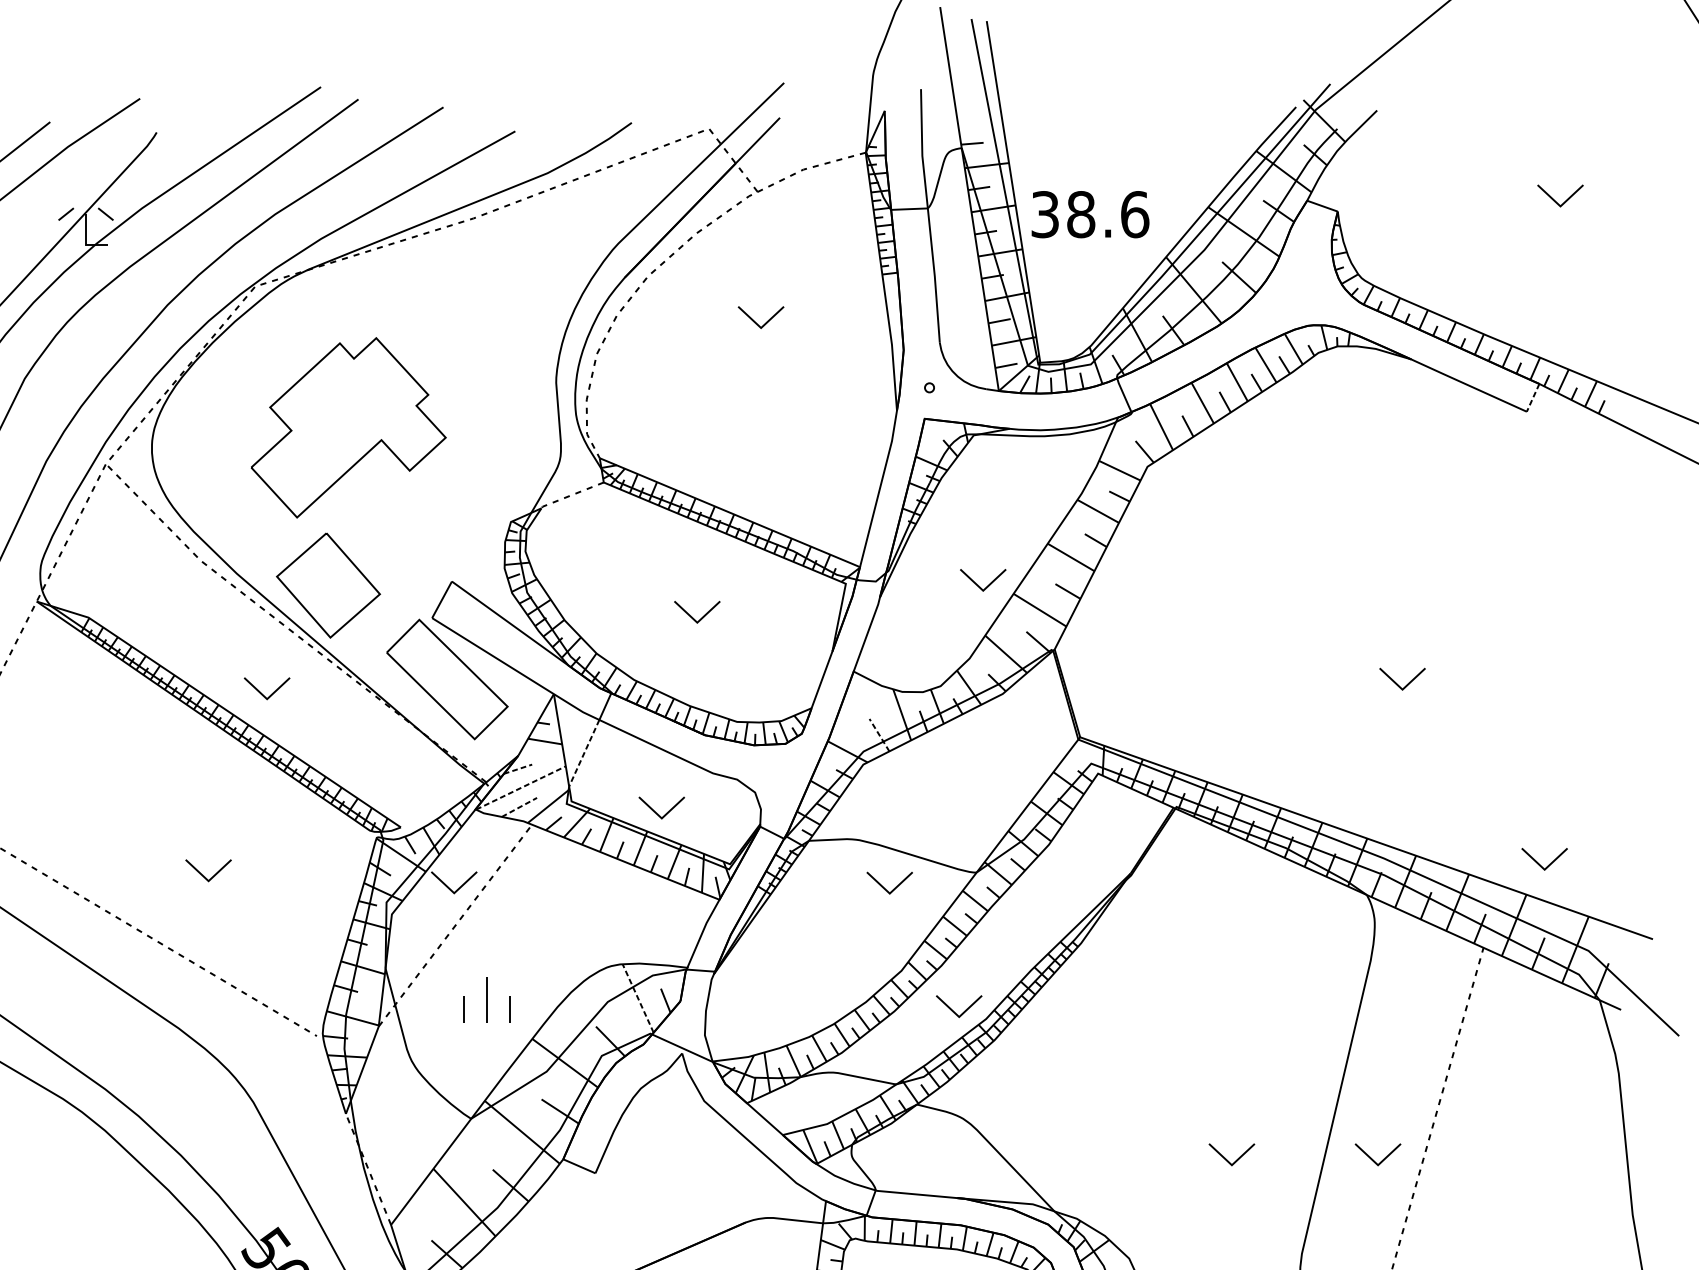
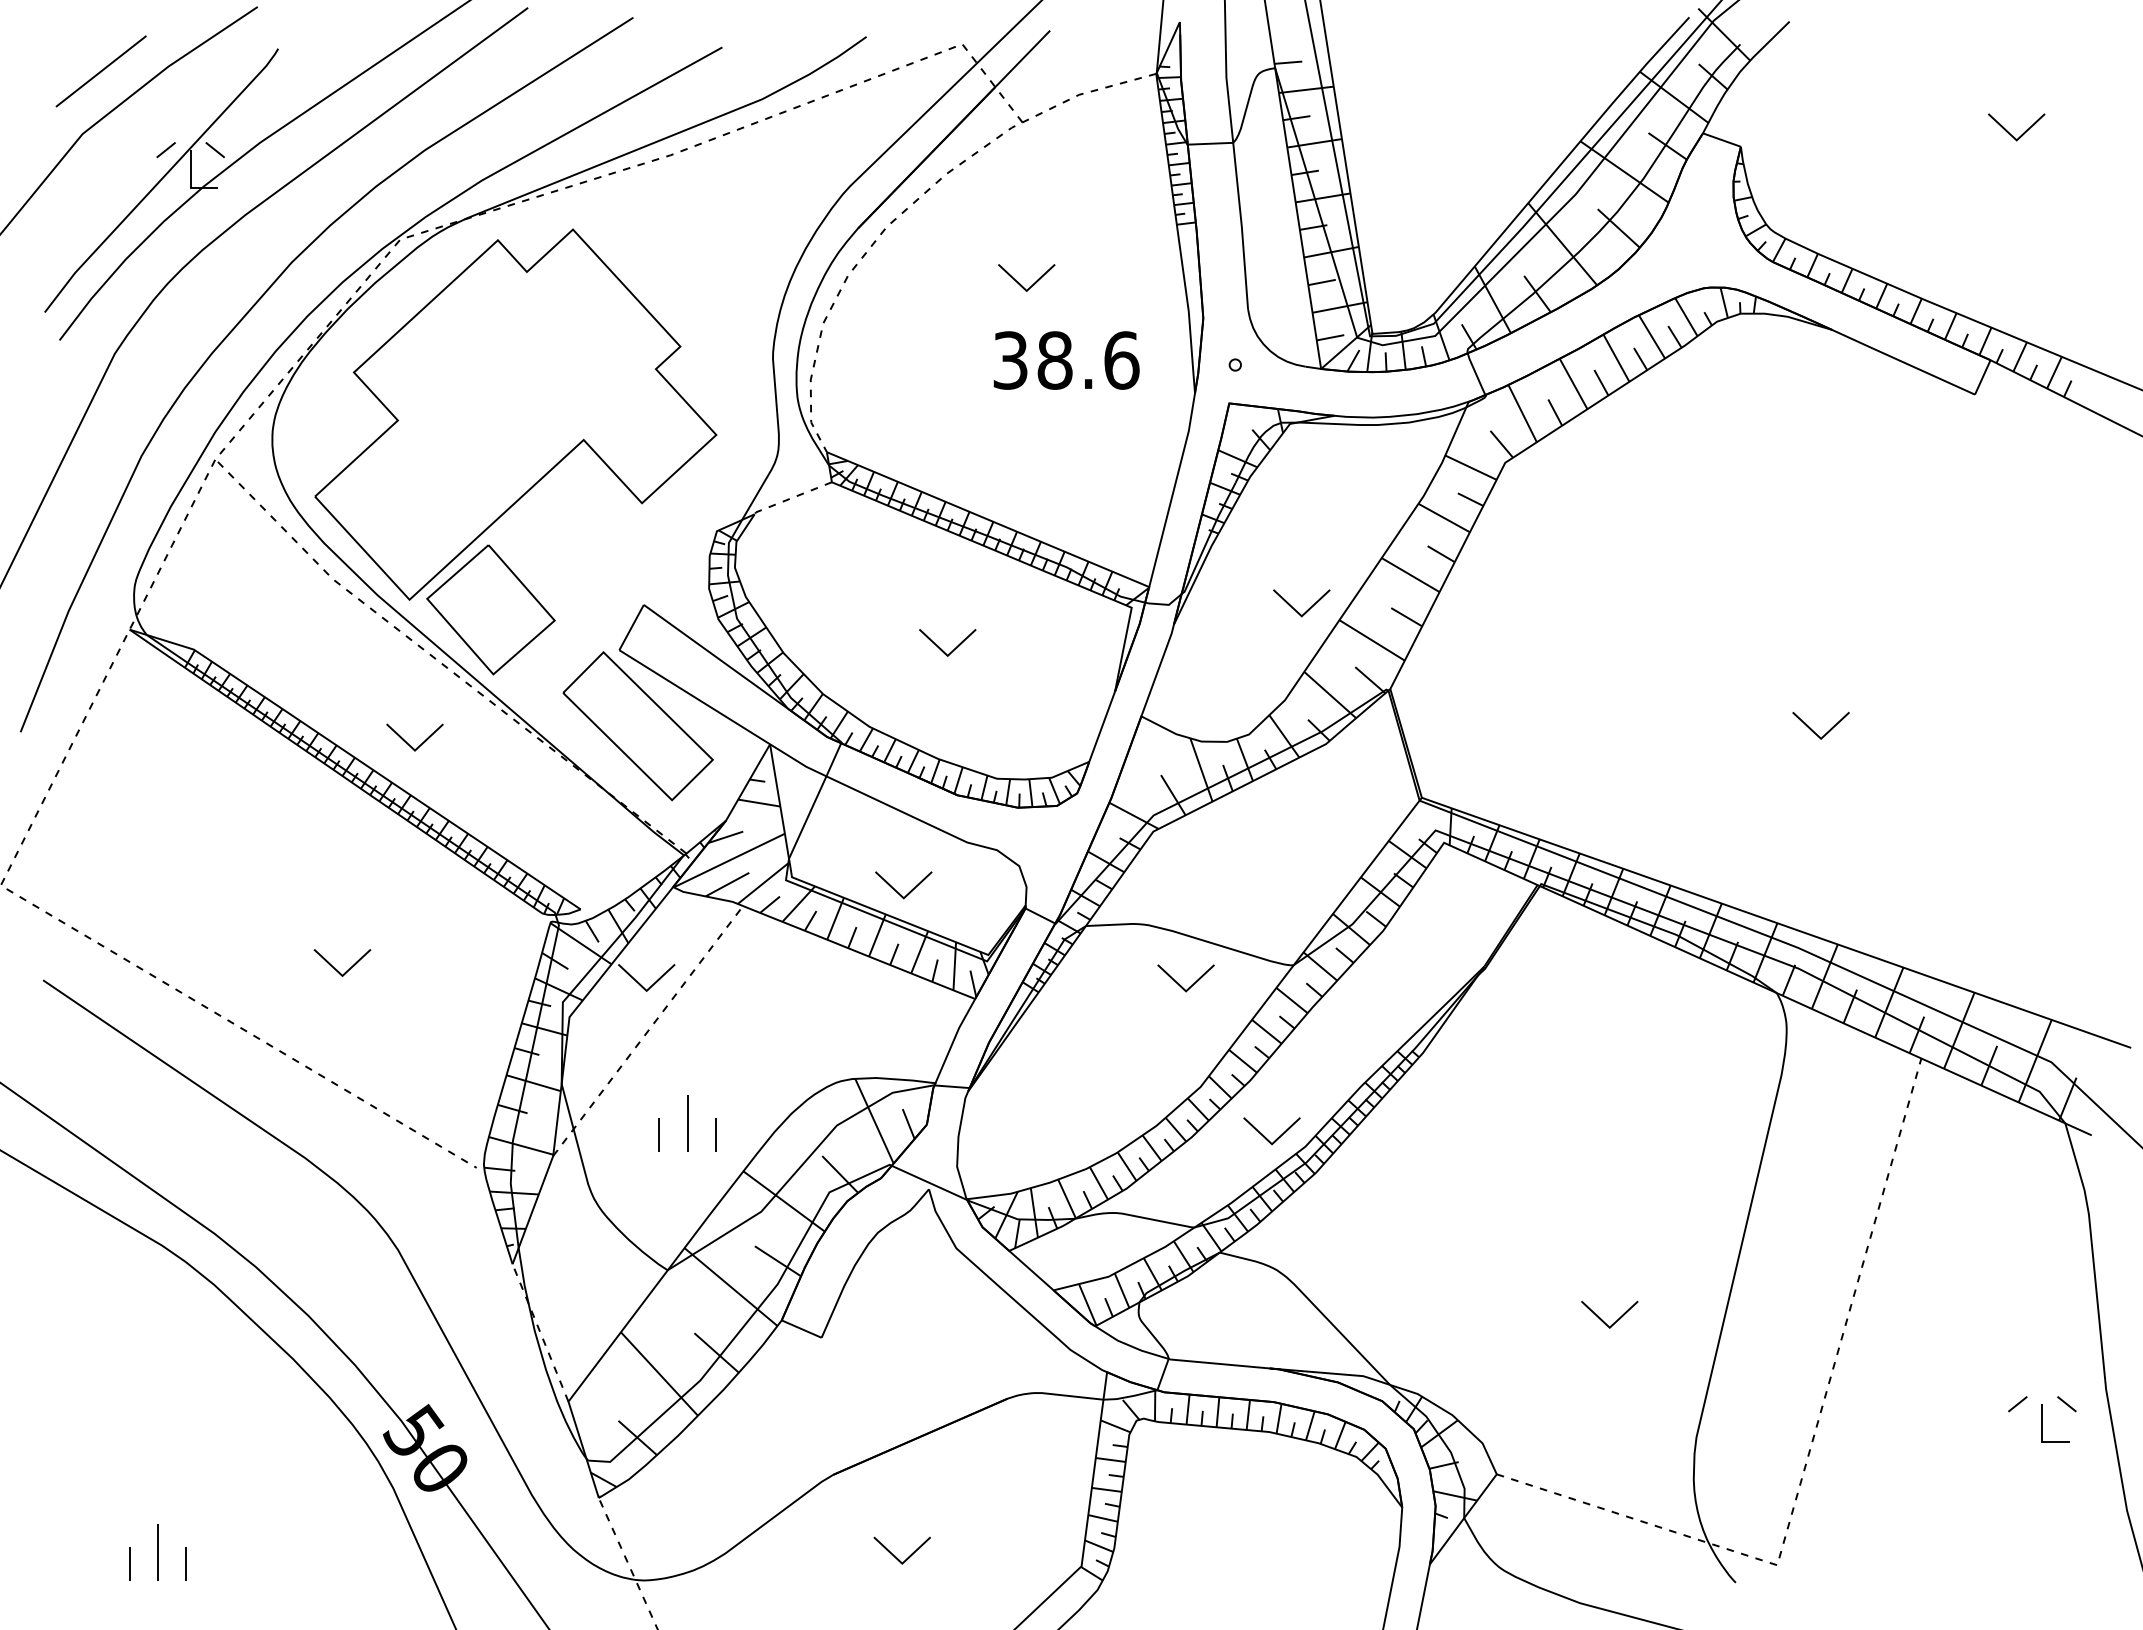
text: (1090, 214) -> (1066, 360), moved
line: (1532, 397) -> (1982, 377), dashed -> solid
part: (348, 427) -> (515, 414), size x1.67
line: (879, 735) -> (1173, 795), dashed -> solid
line: (584, 754) -> (807, 818), dashed -> solid
line: (518, 769) -> (726, 837), dashed -> solid
line: (521, 787) -> (729, 860), dashed -> solid
line: (519, 807) -> (727, 884), dashed -> solid
part: (1539, 863) -> (1990, 954), removed
line: (638, 998) -> (874, 1121), dashed -> solid
part: (1373, 1159) -> (1784, 1320), removed
part: (1581, 1239) -> (2042, 1419), added

